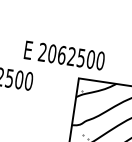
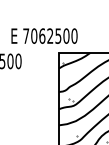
text: (43, 51) -> (26, 35), 2062500 -> 7062500

